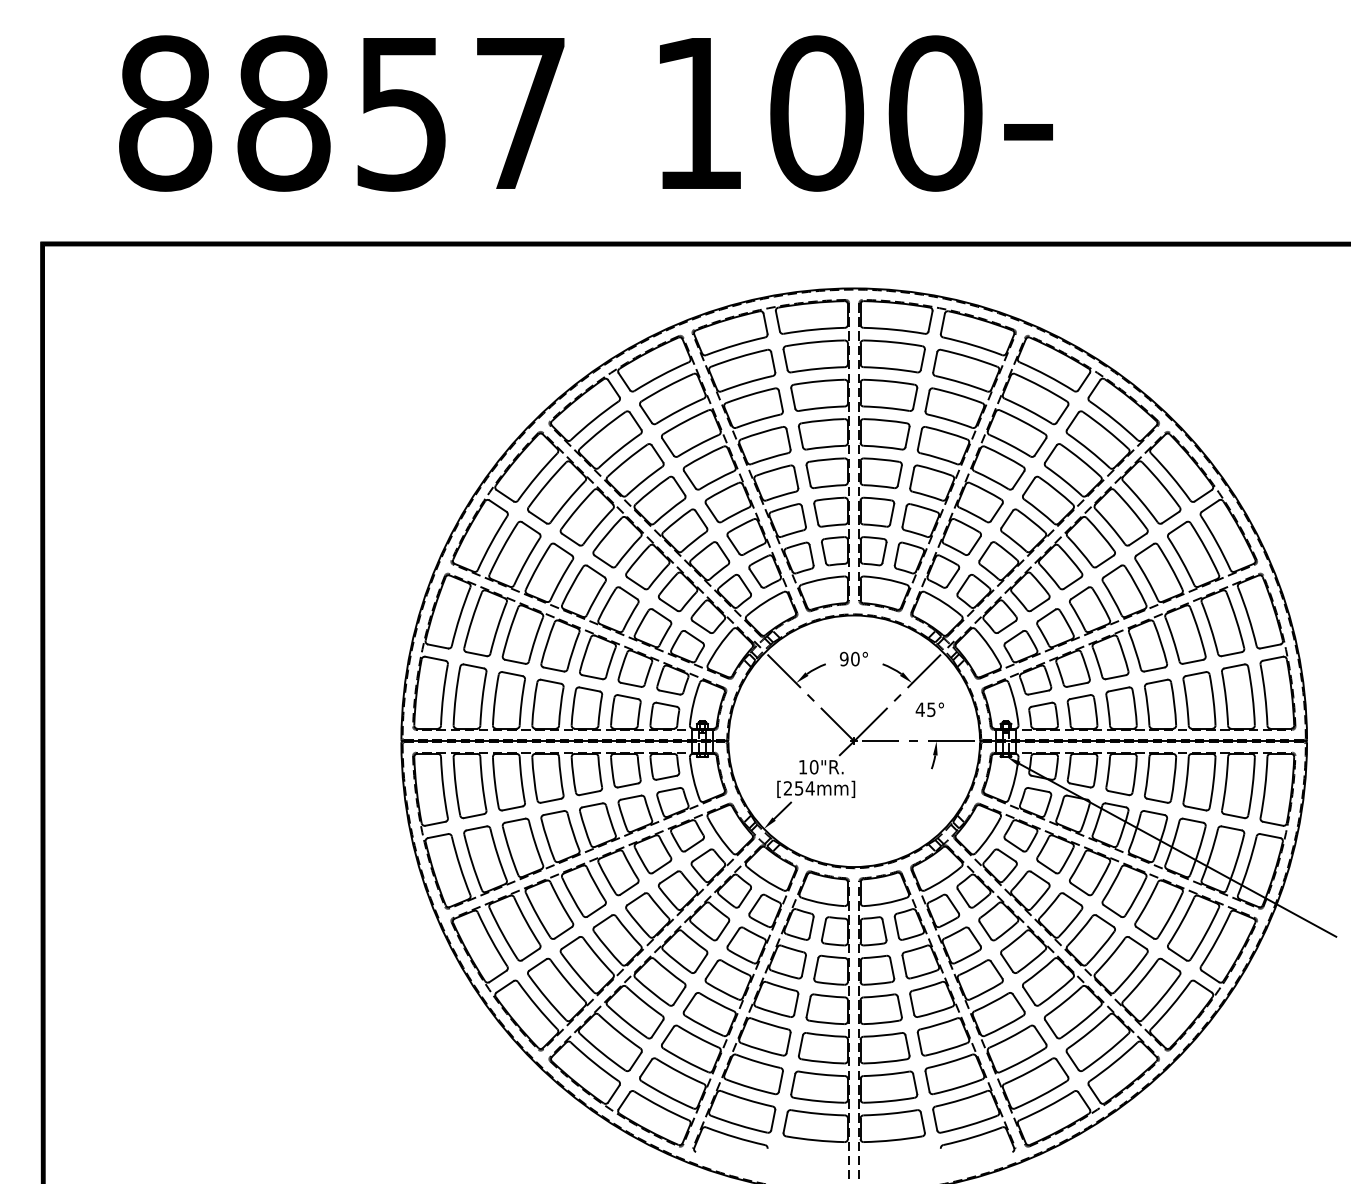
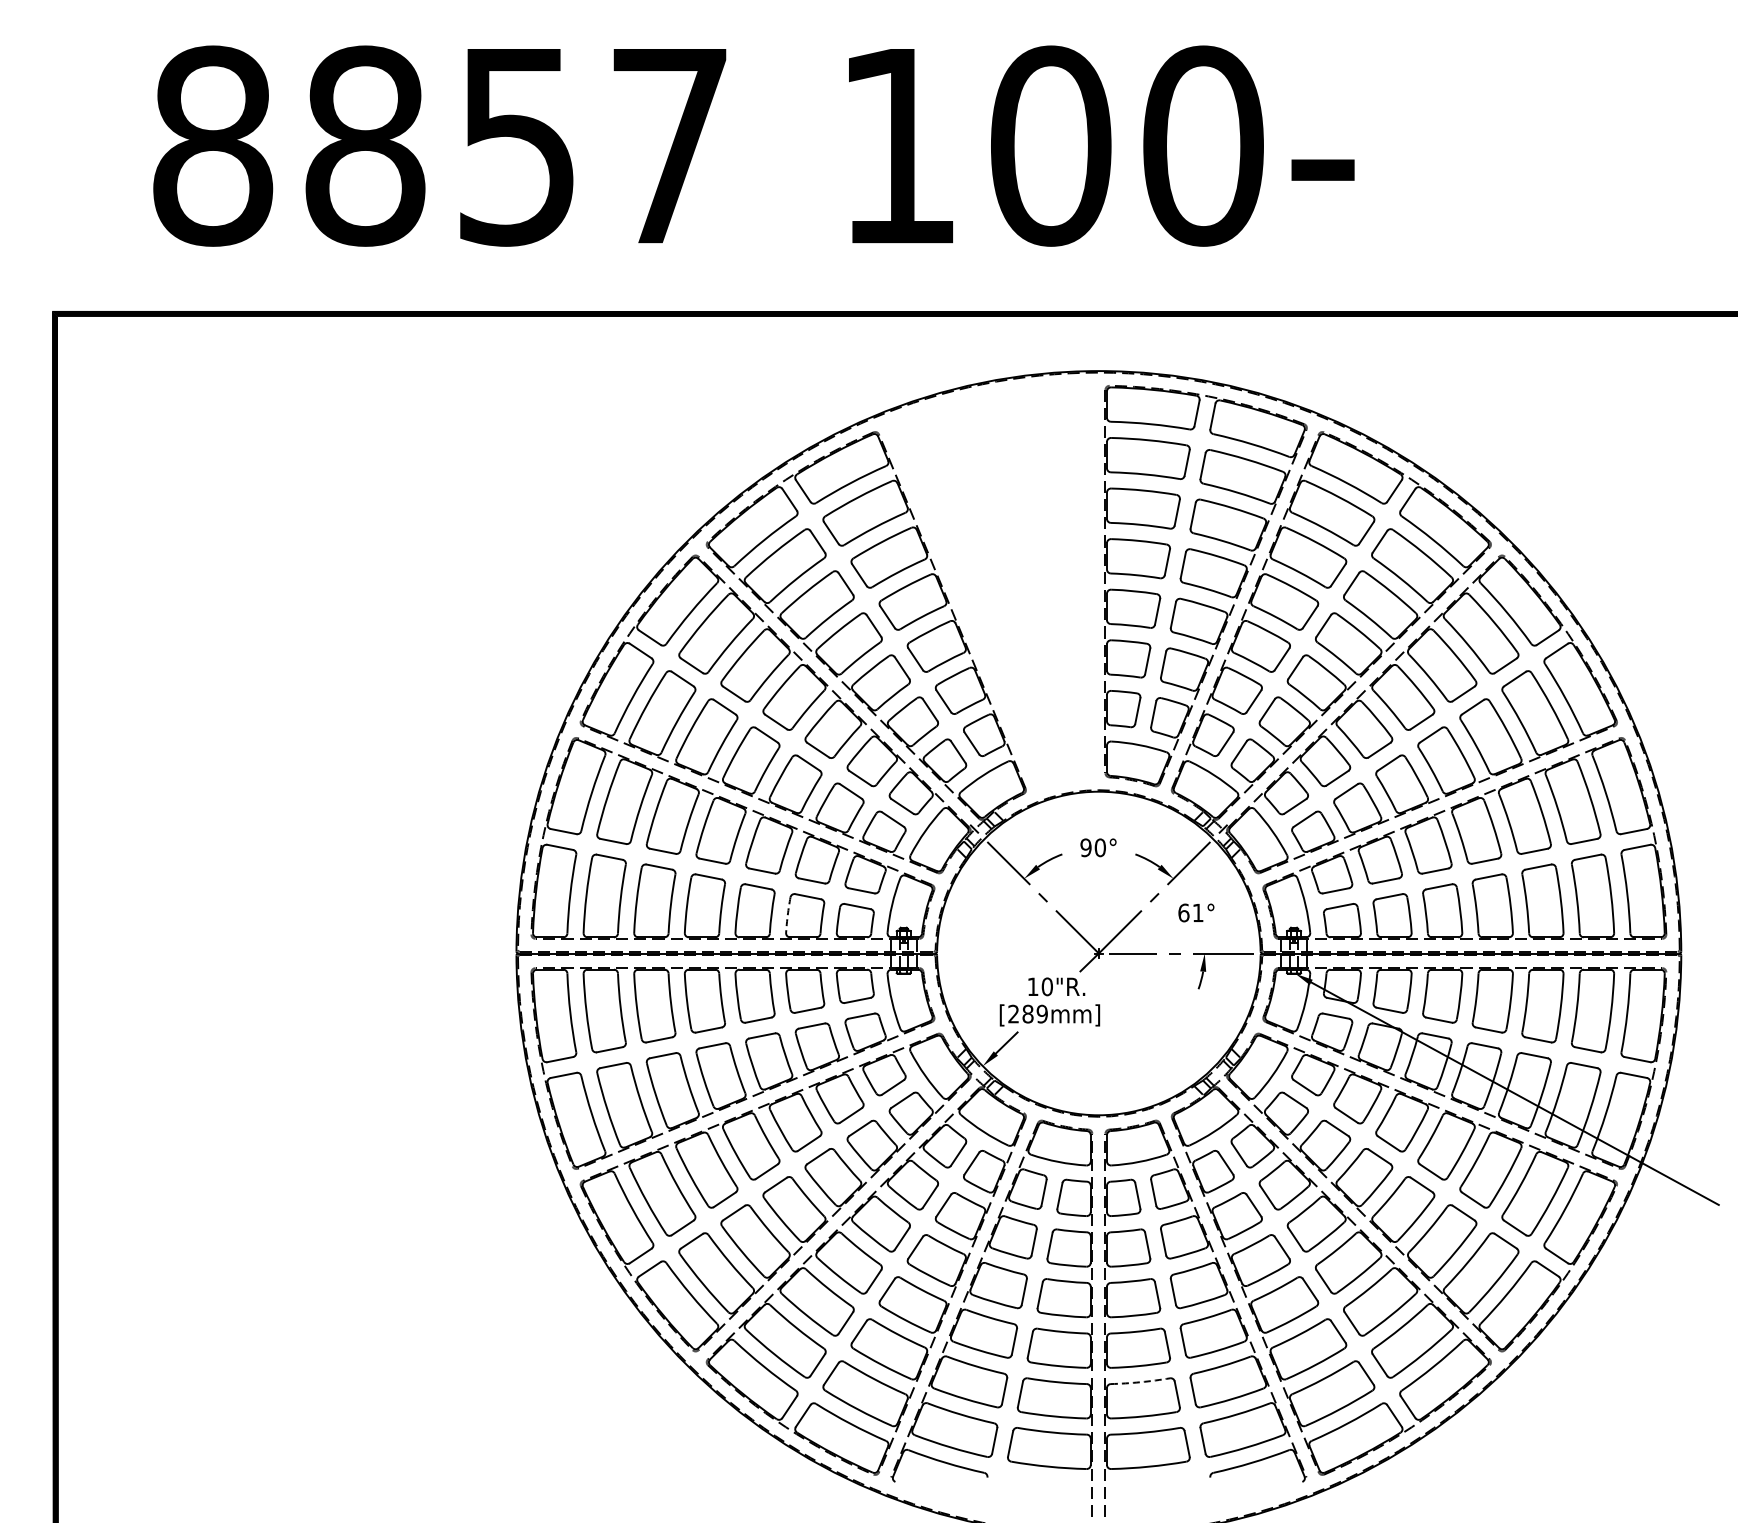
part: (770, 455) -> (991, 586), removed
text: (925, 709) -> (1190, 912), 45° -> 61°
arc: (612, 711) -> (787, 915), solid -> dashed
text: (804, 787) -> (1035, 1013), [254mm] -> [289mm]
arc: (886, 1074) -> (1140, 1382), solid -> dashed

